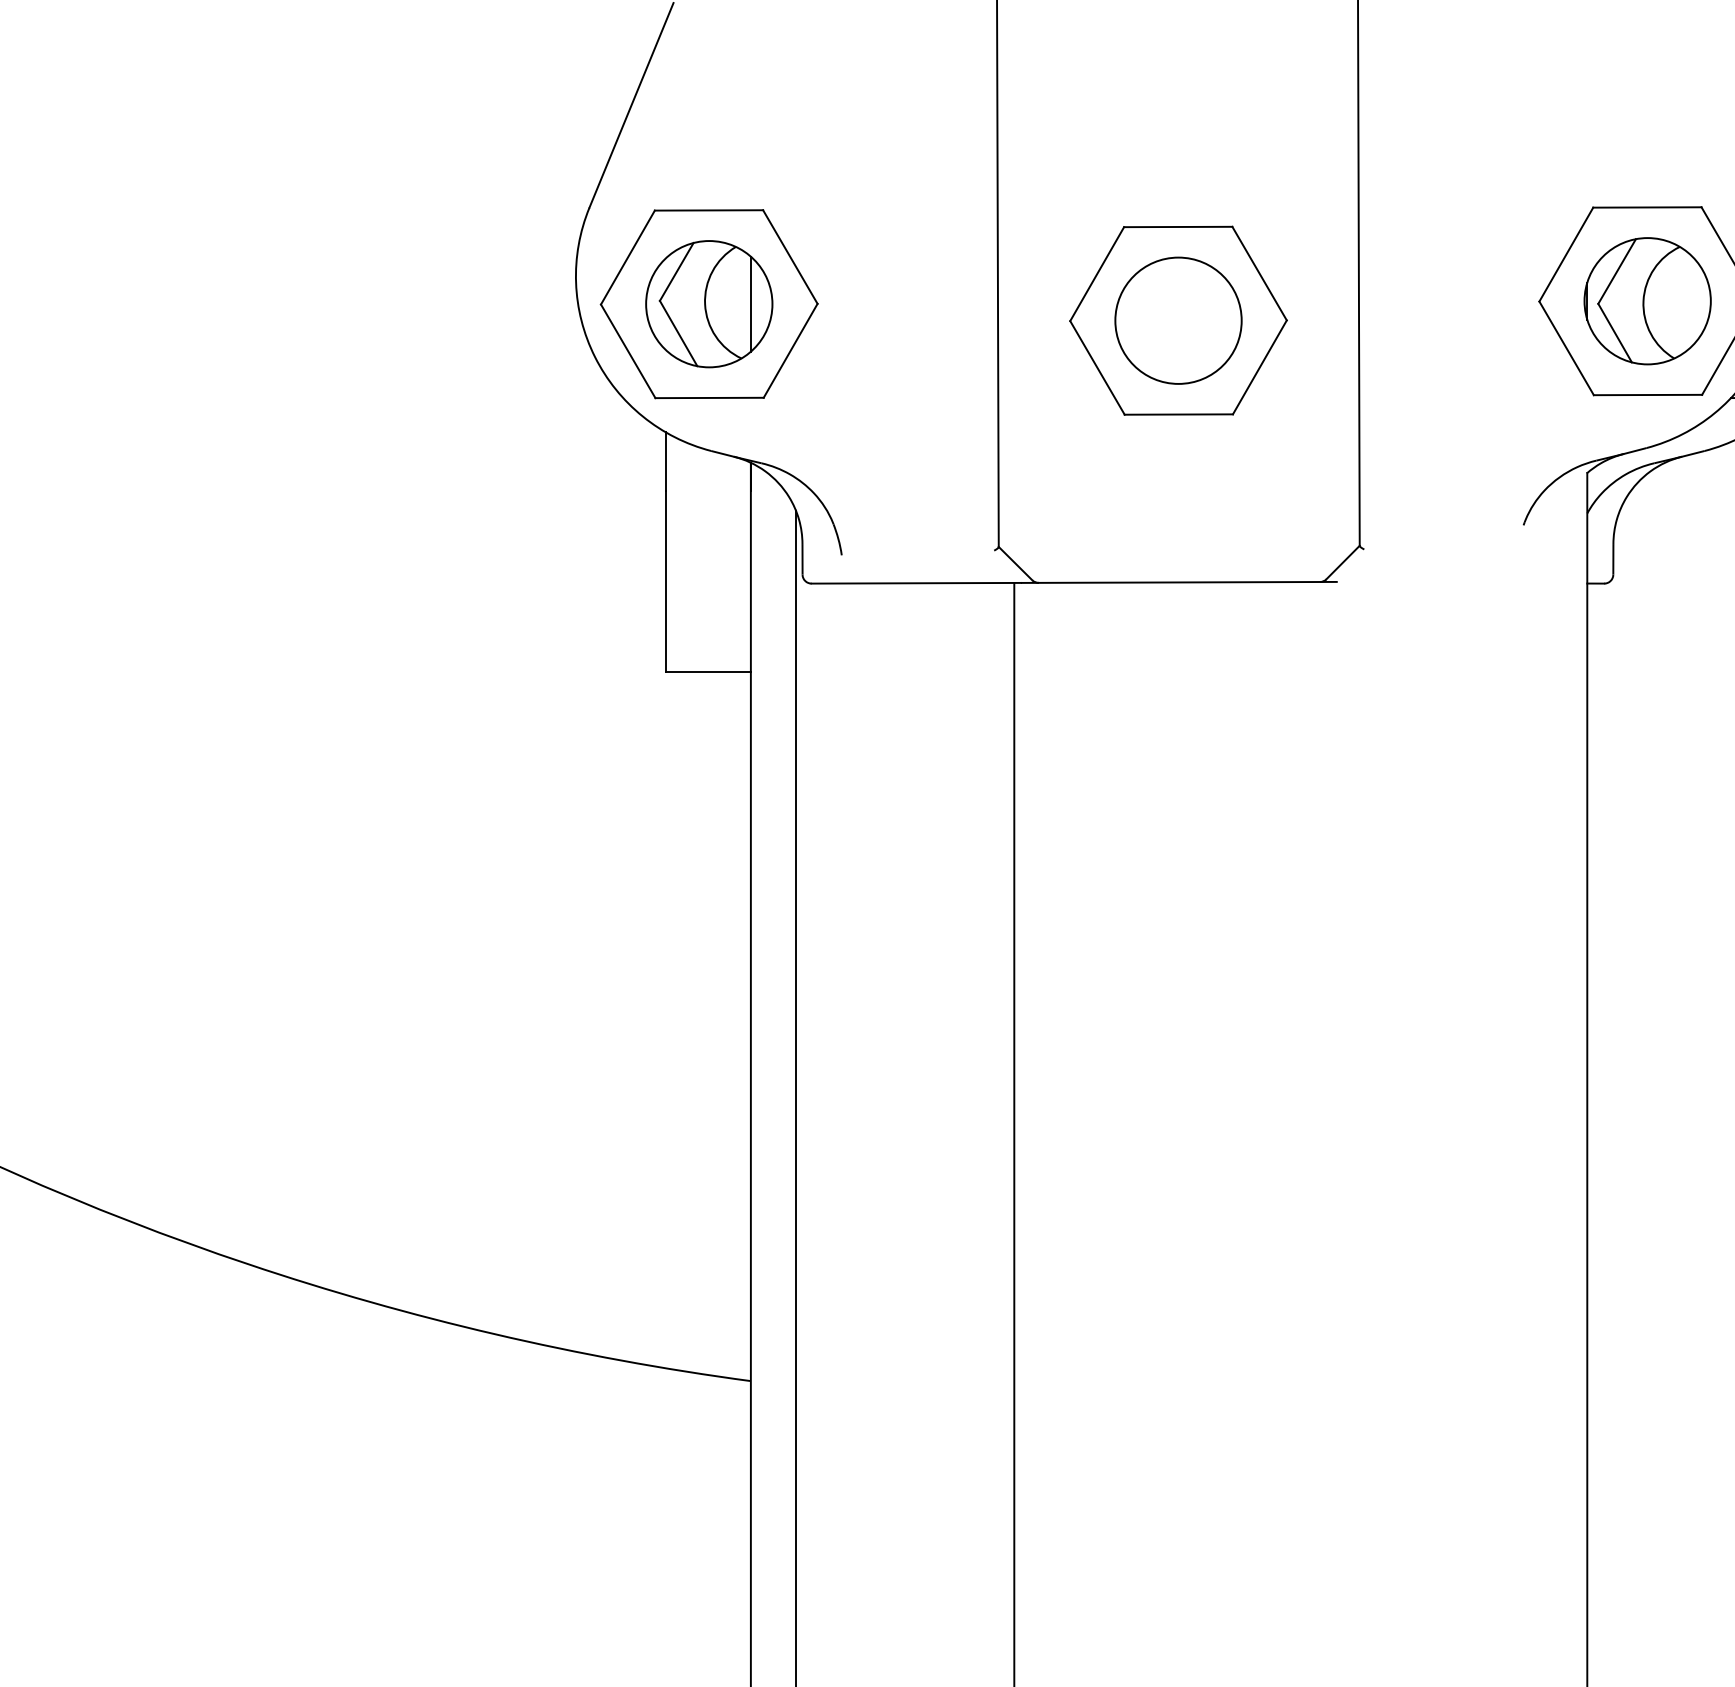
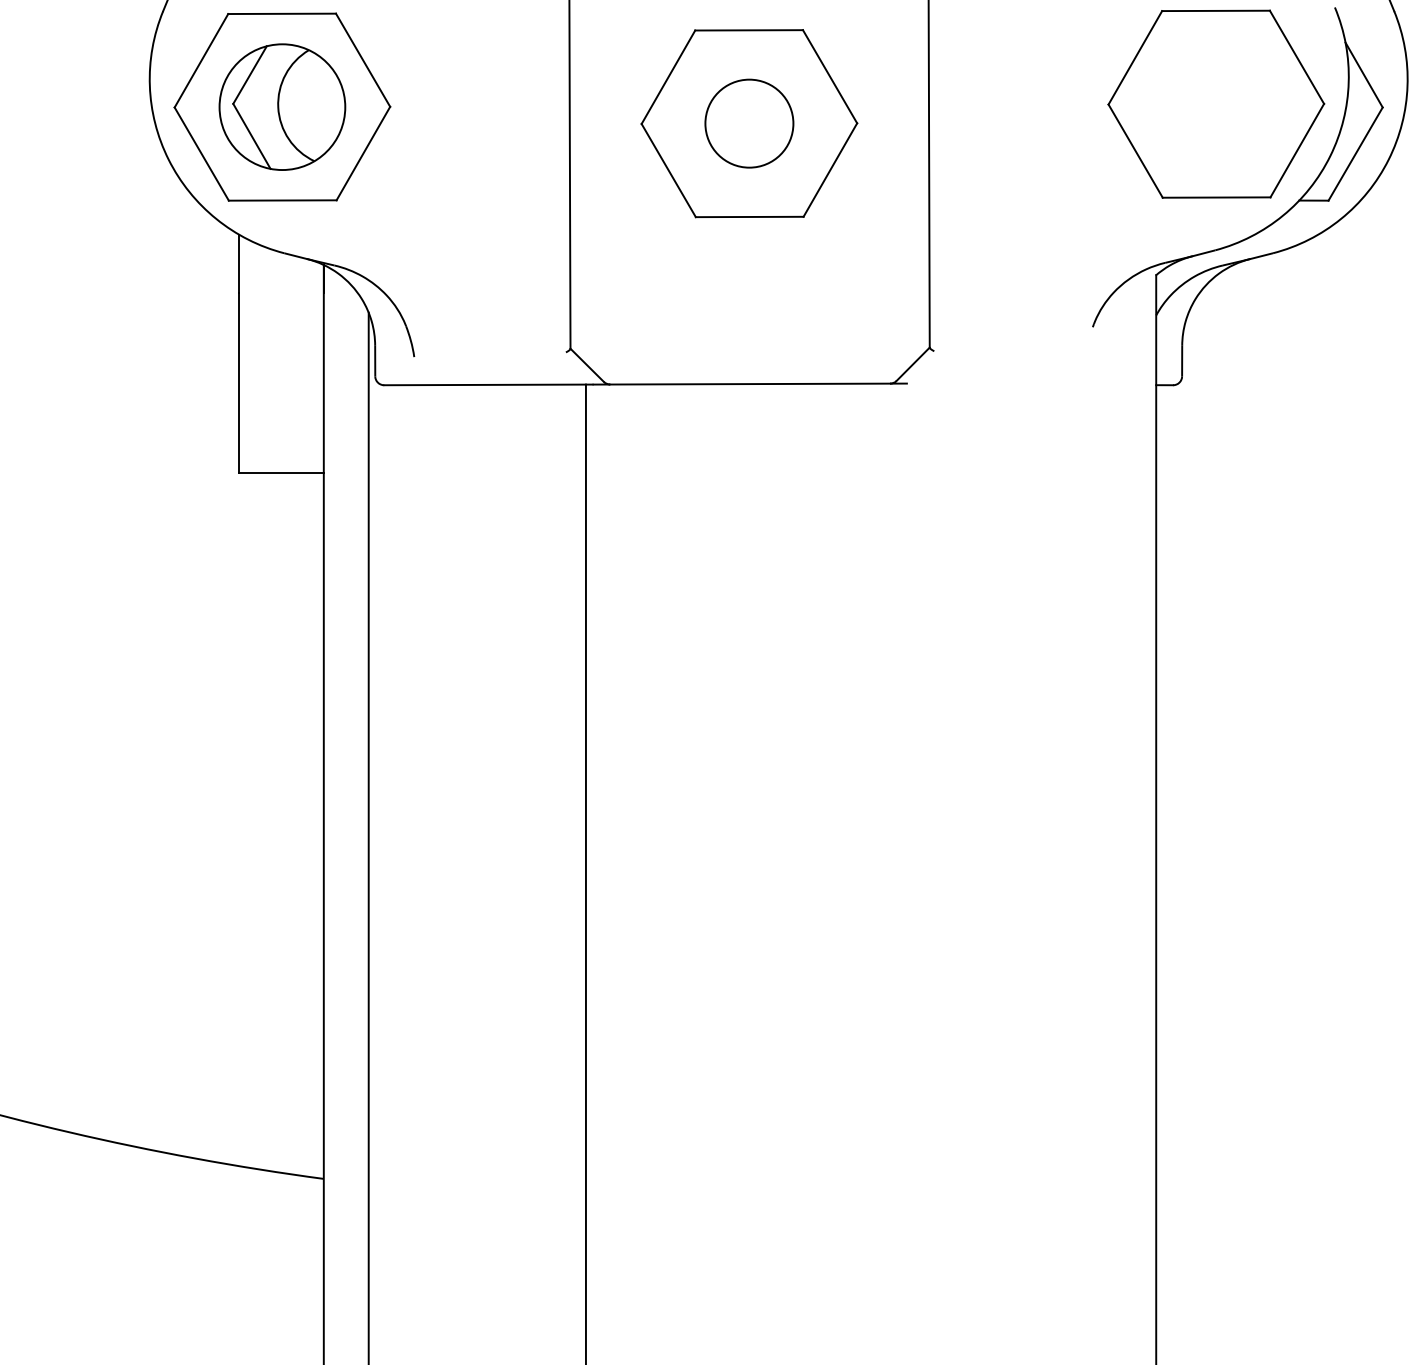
part: (1647, 301) -> (1216, 104), removed
line: (750, 303) -> (323, 106), removed
circle: (1178, 320) -> (749, 123), size x0.7

